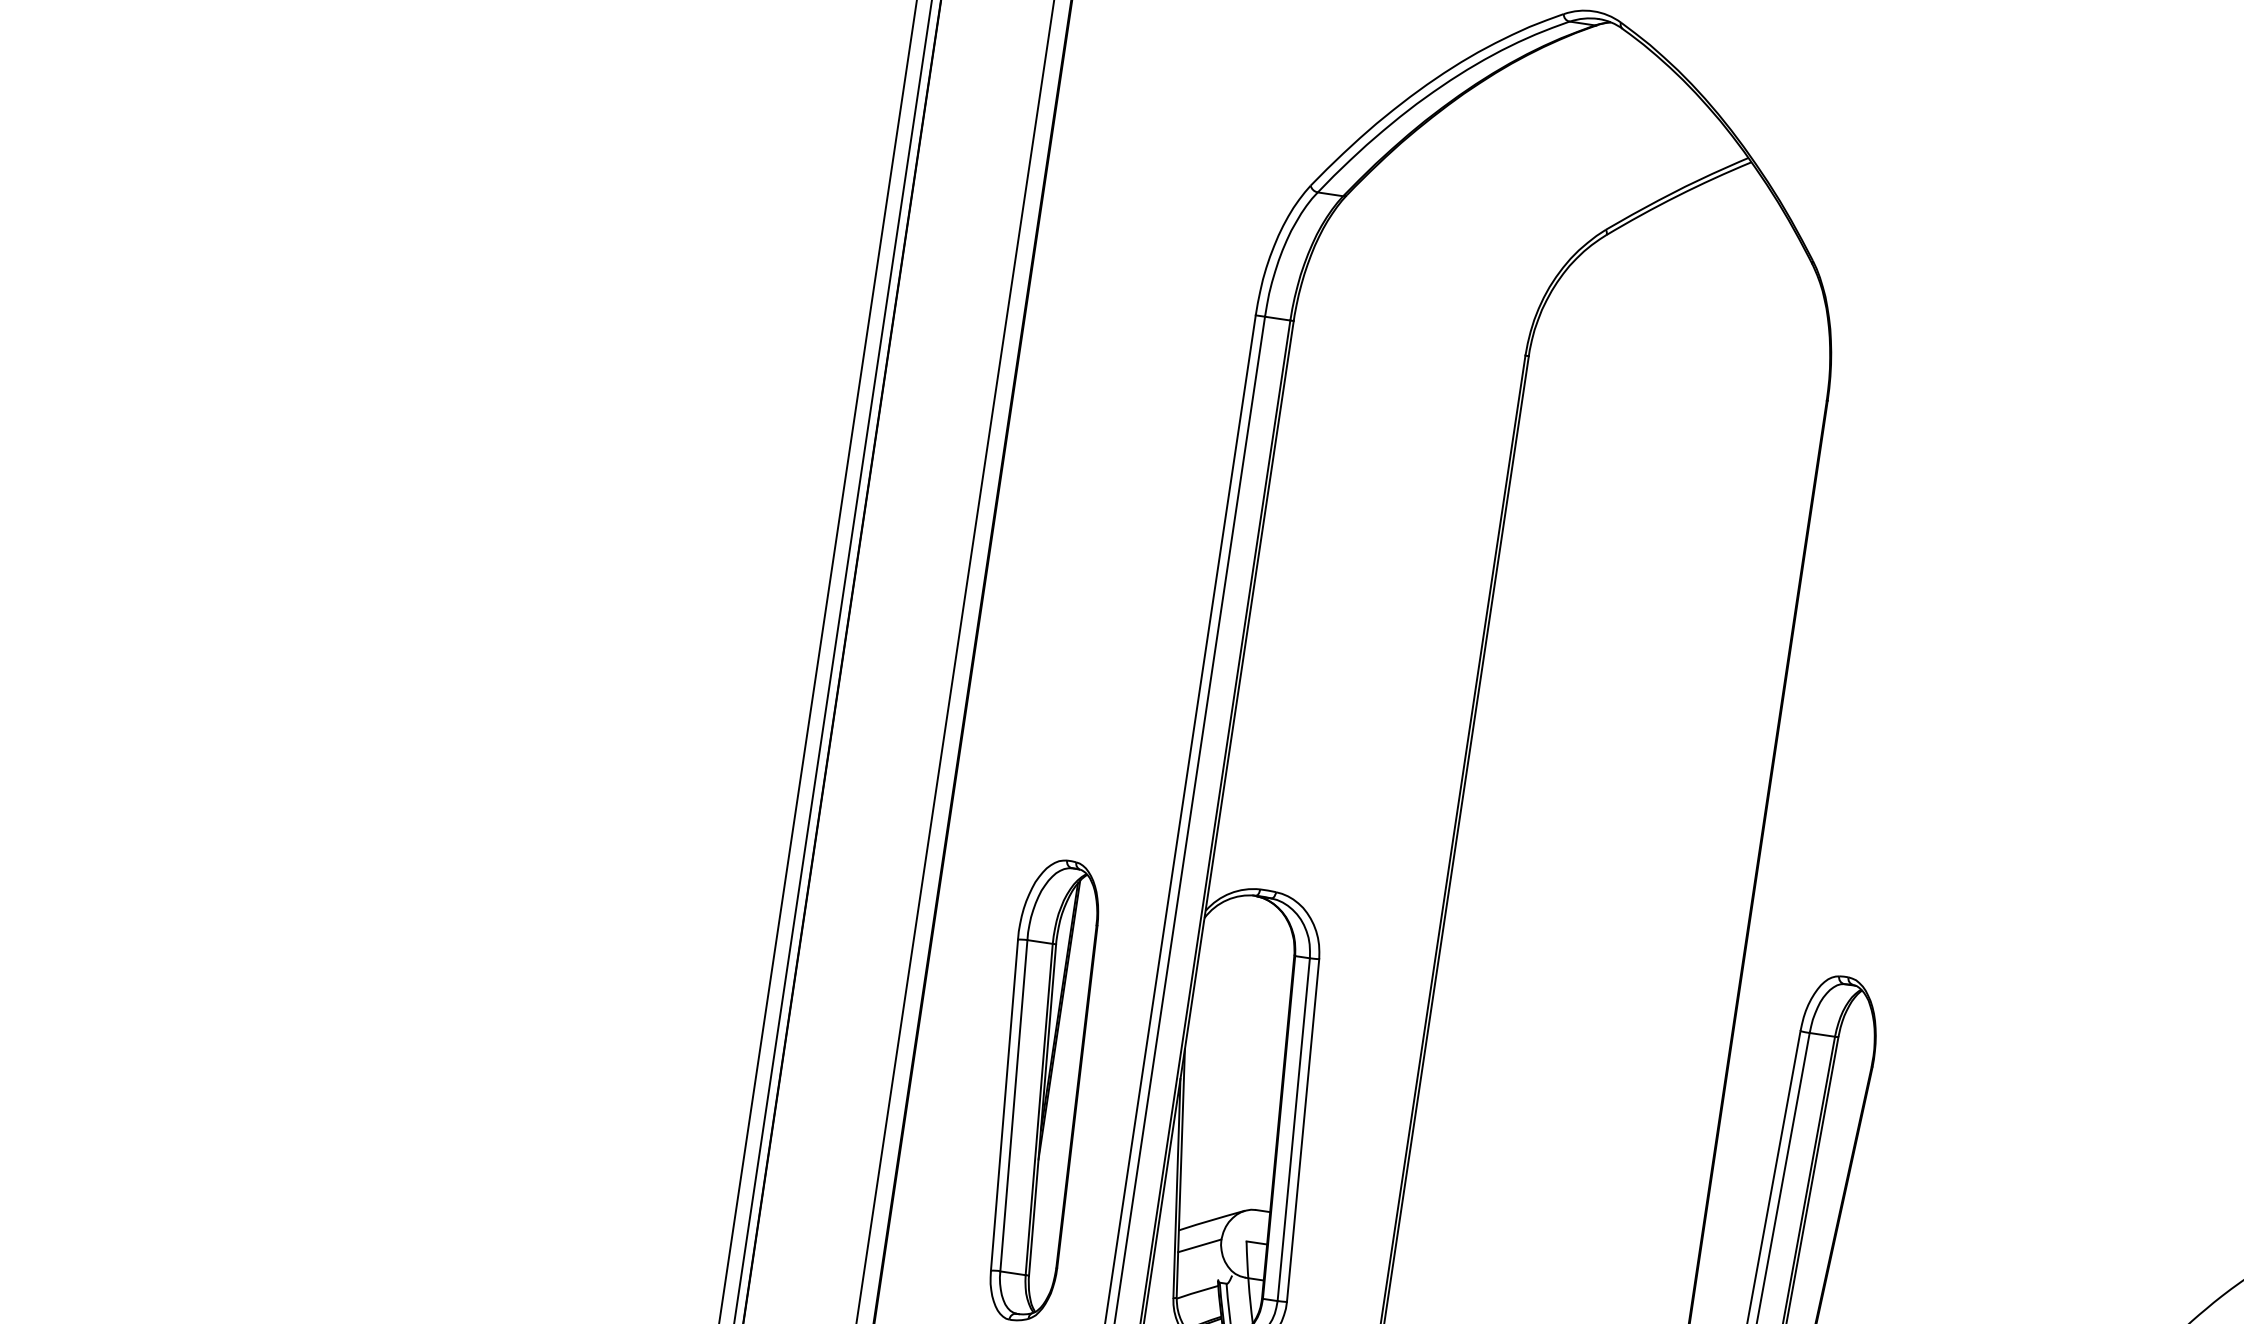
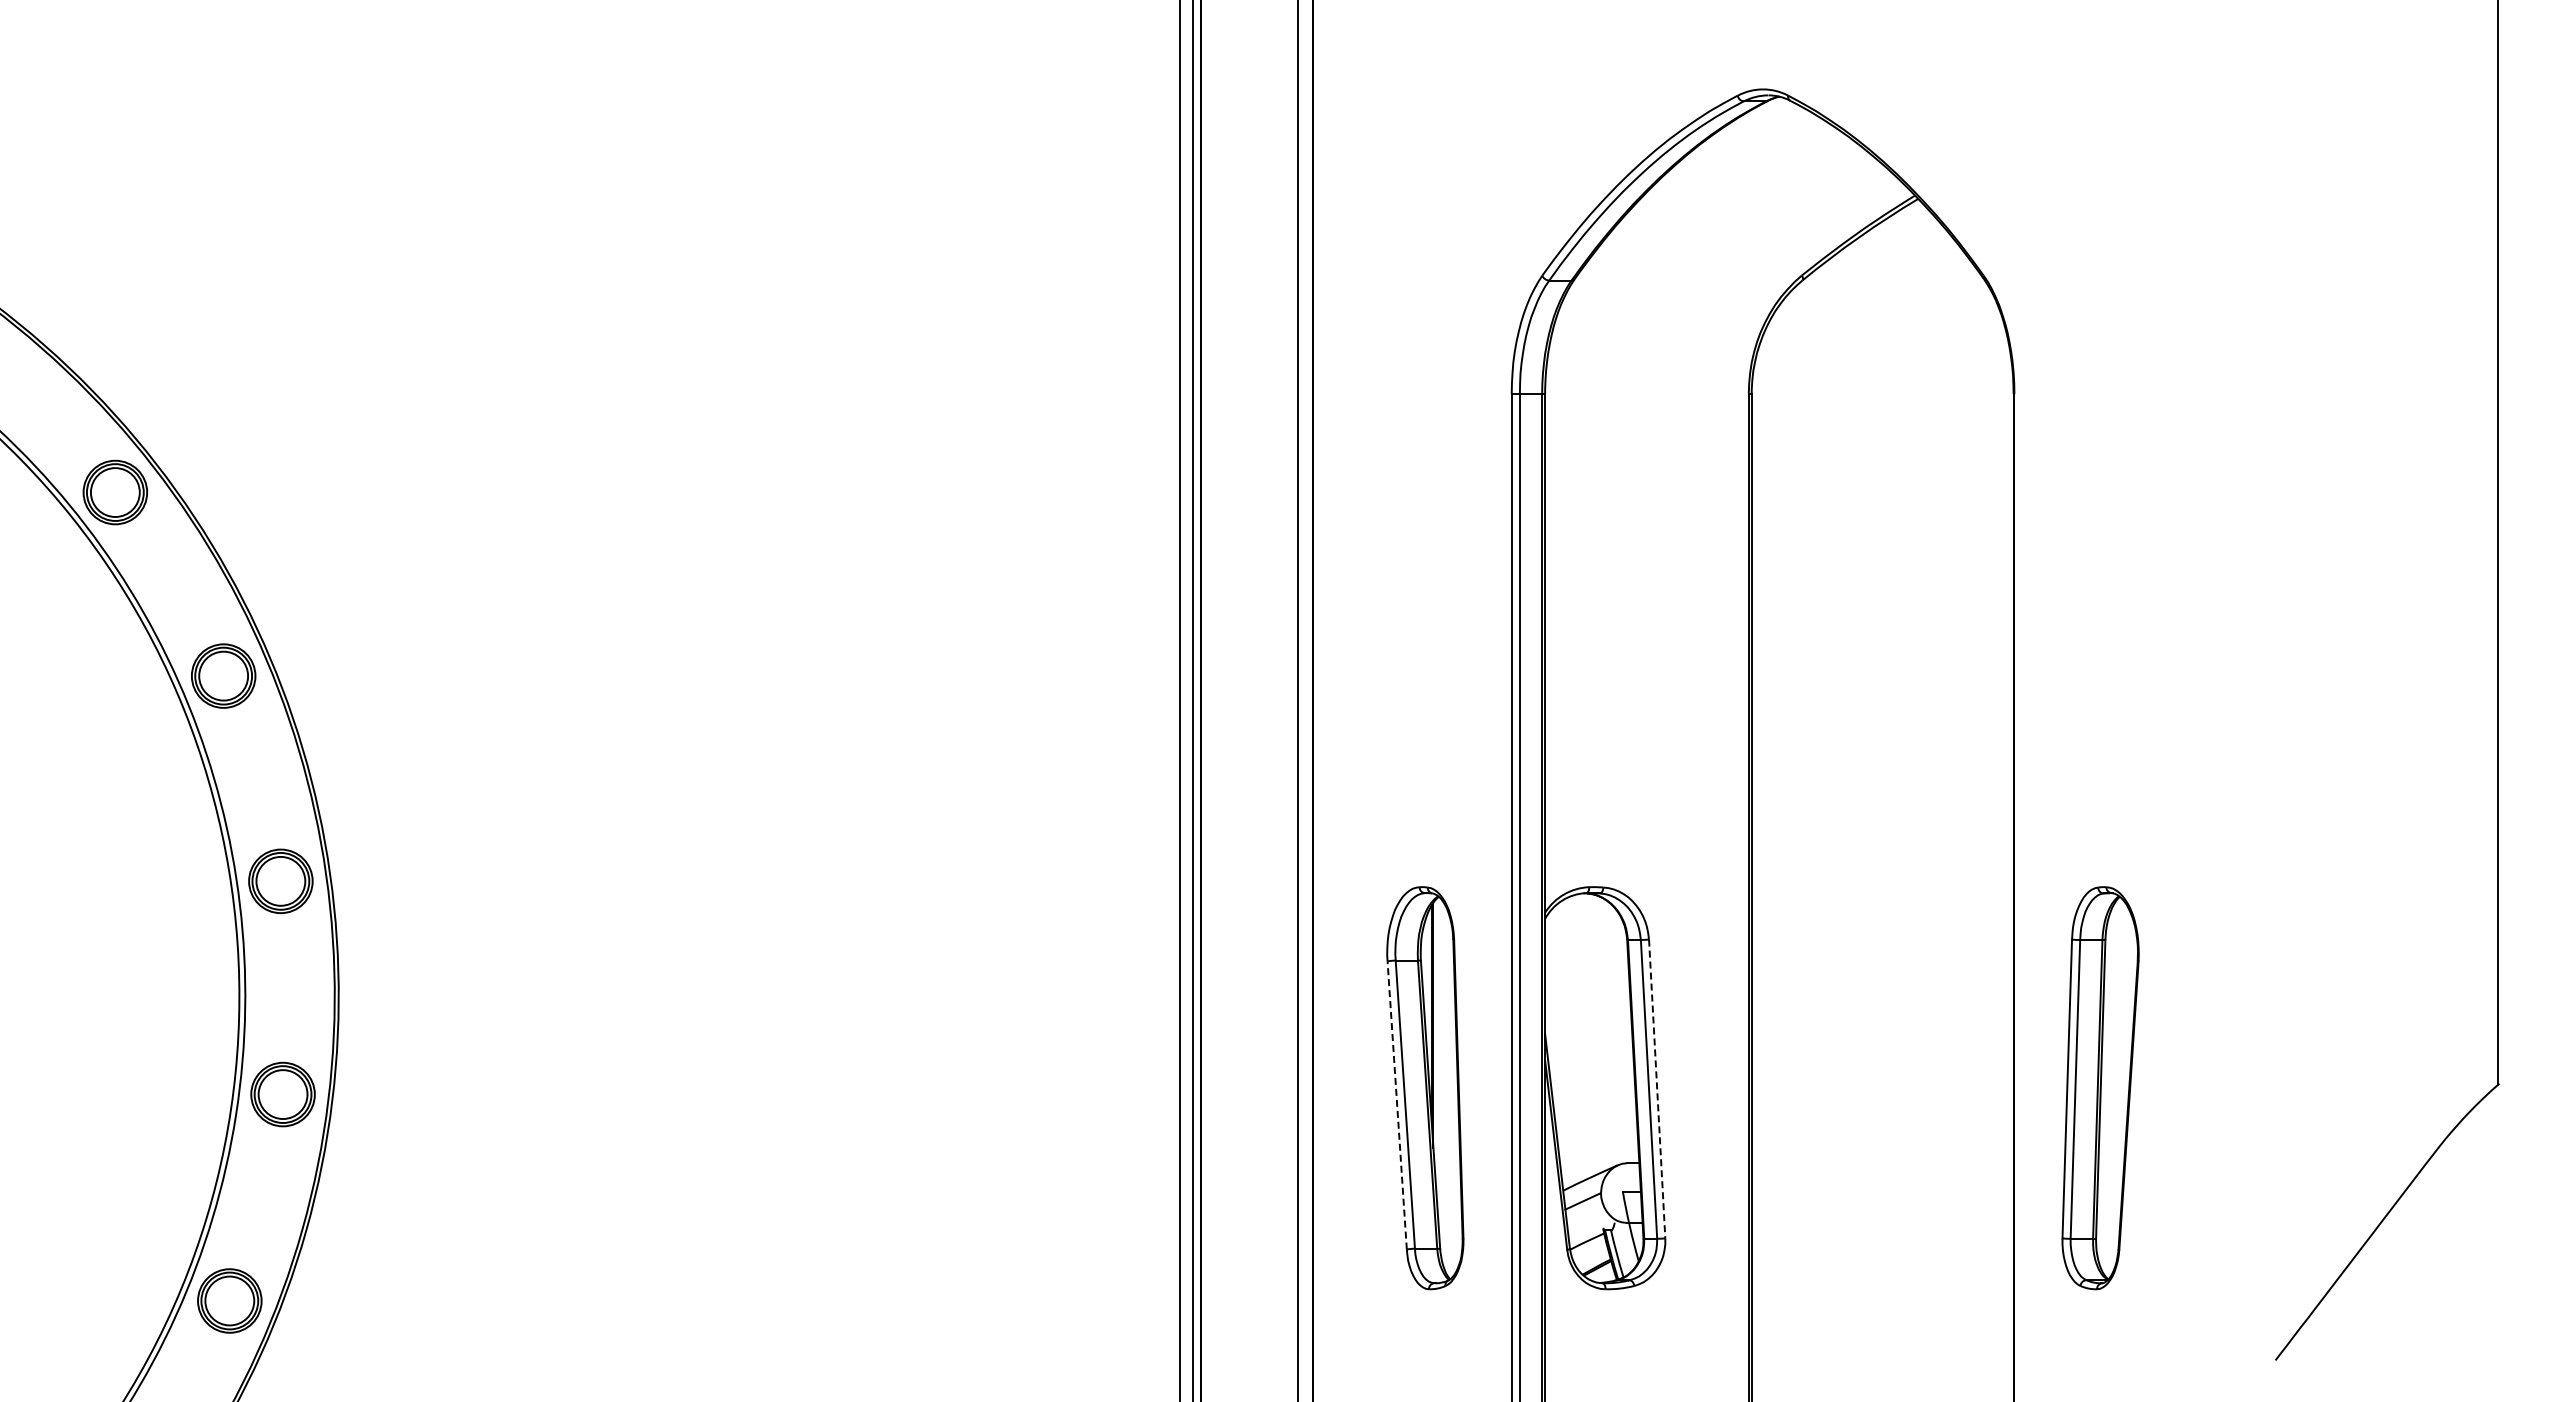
line: (1004, 1105) -> (1397, 1105), solid -> dashed
line: (1303, 1131) -> (1657, 1089), solid -> dashed

